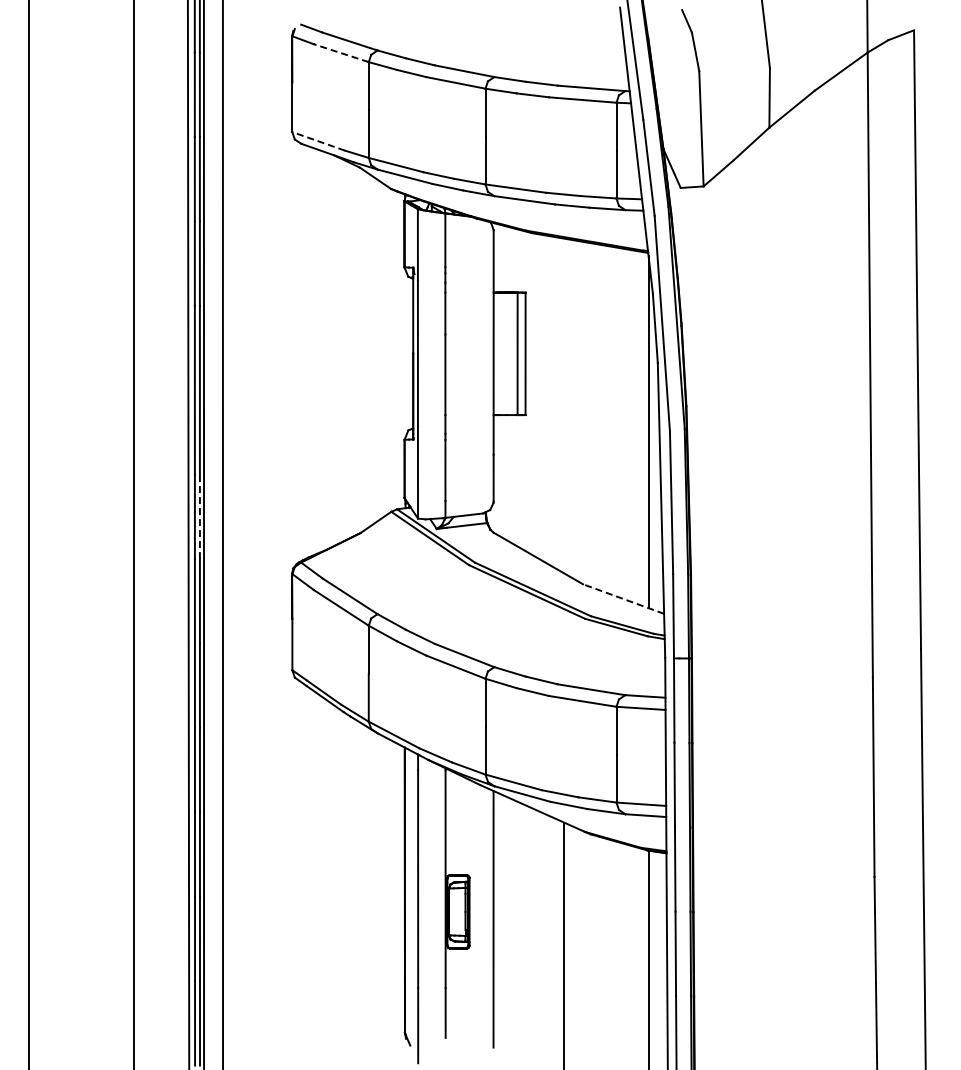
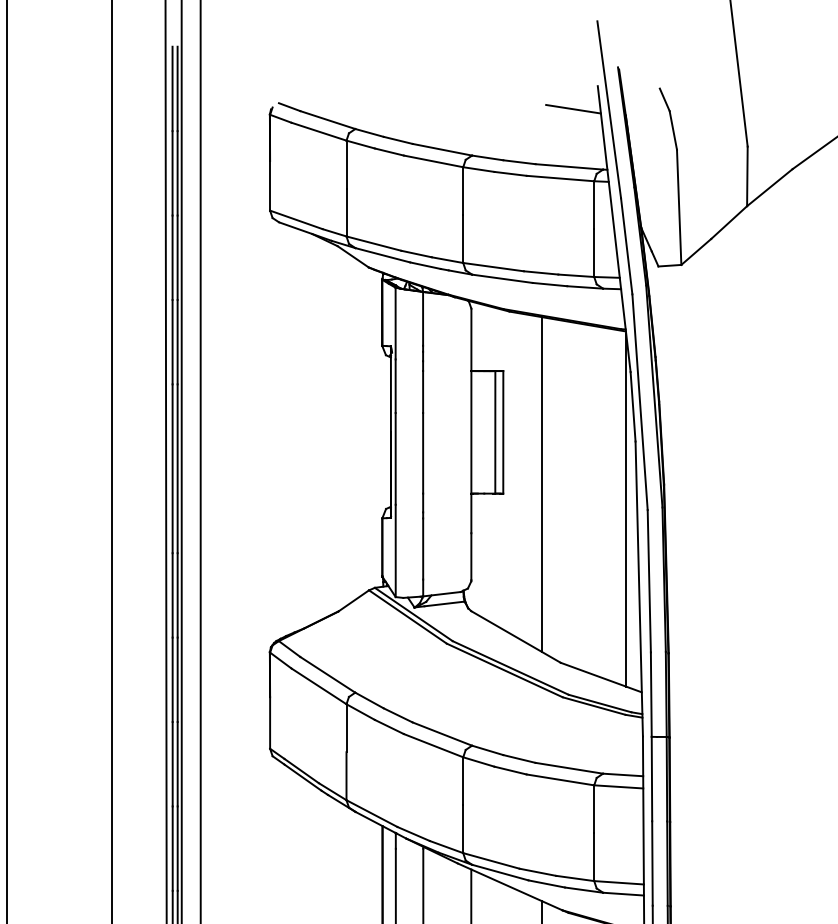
line: (595, 30) -> (573, 109), added
line: (341, 53) -> (319, 132), dashed -> solid
line: (318, 141) -> (296, 220), dashed -> solid
line: (564, 405) -> (542, 484), added
line: (199, 516) -> (177, 595), dashed -> solid
line: (623, 598) -> (601, 677), dashed -> solid

